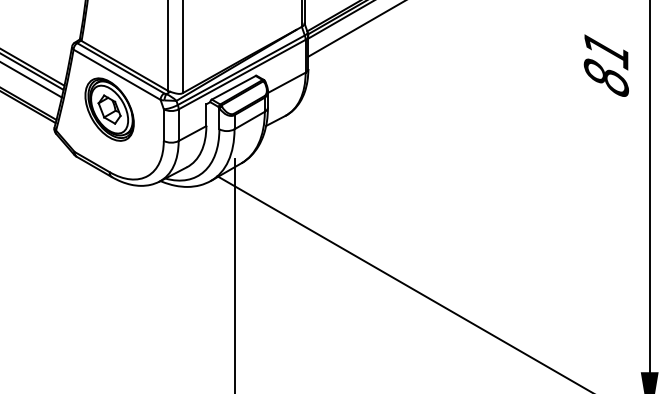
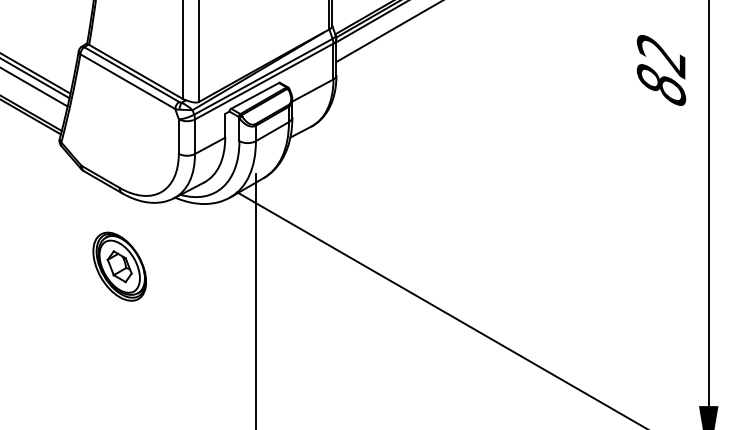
text: (605, 52) -> (660, 57), 81 -> 82
part: (109, 109) -> (119, 266), moved

